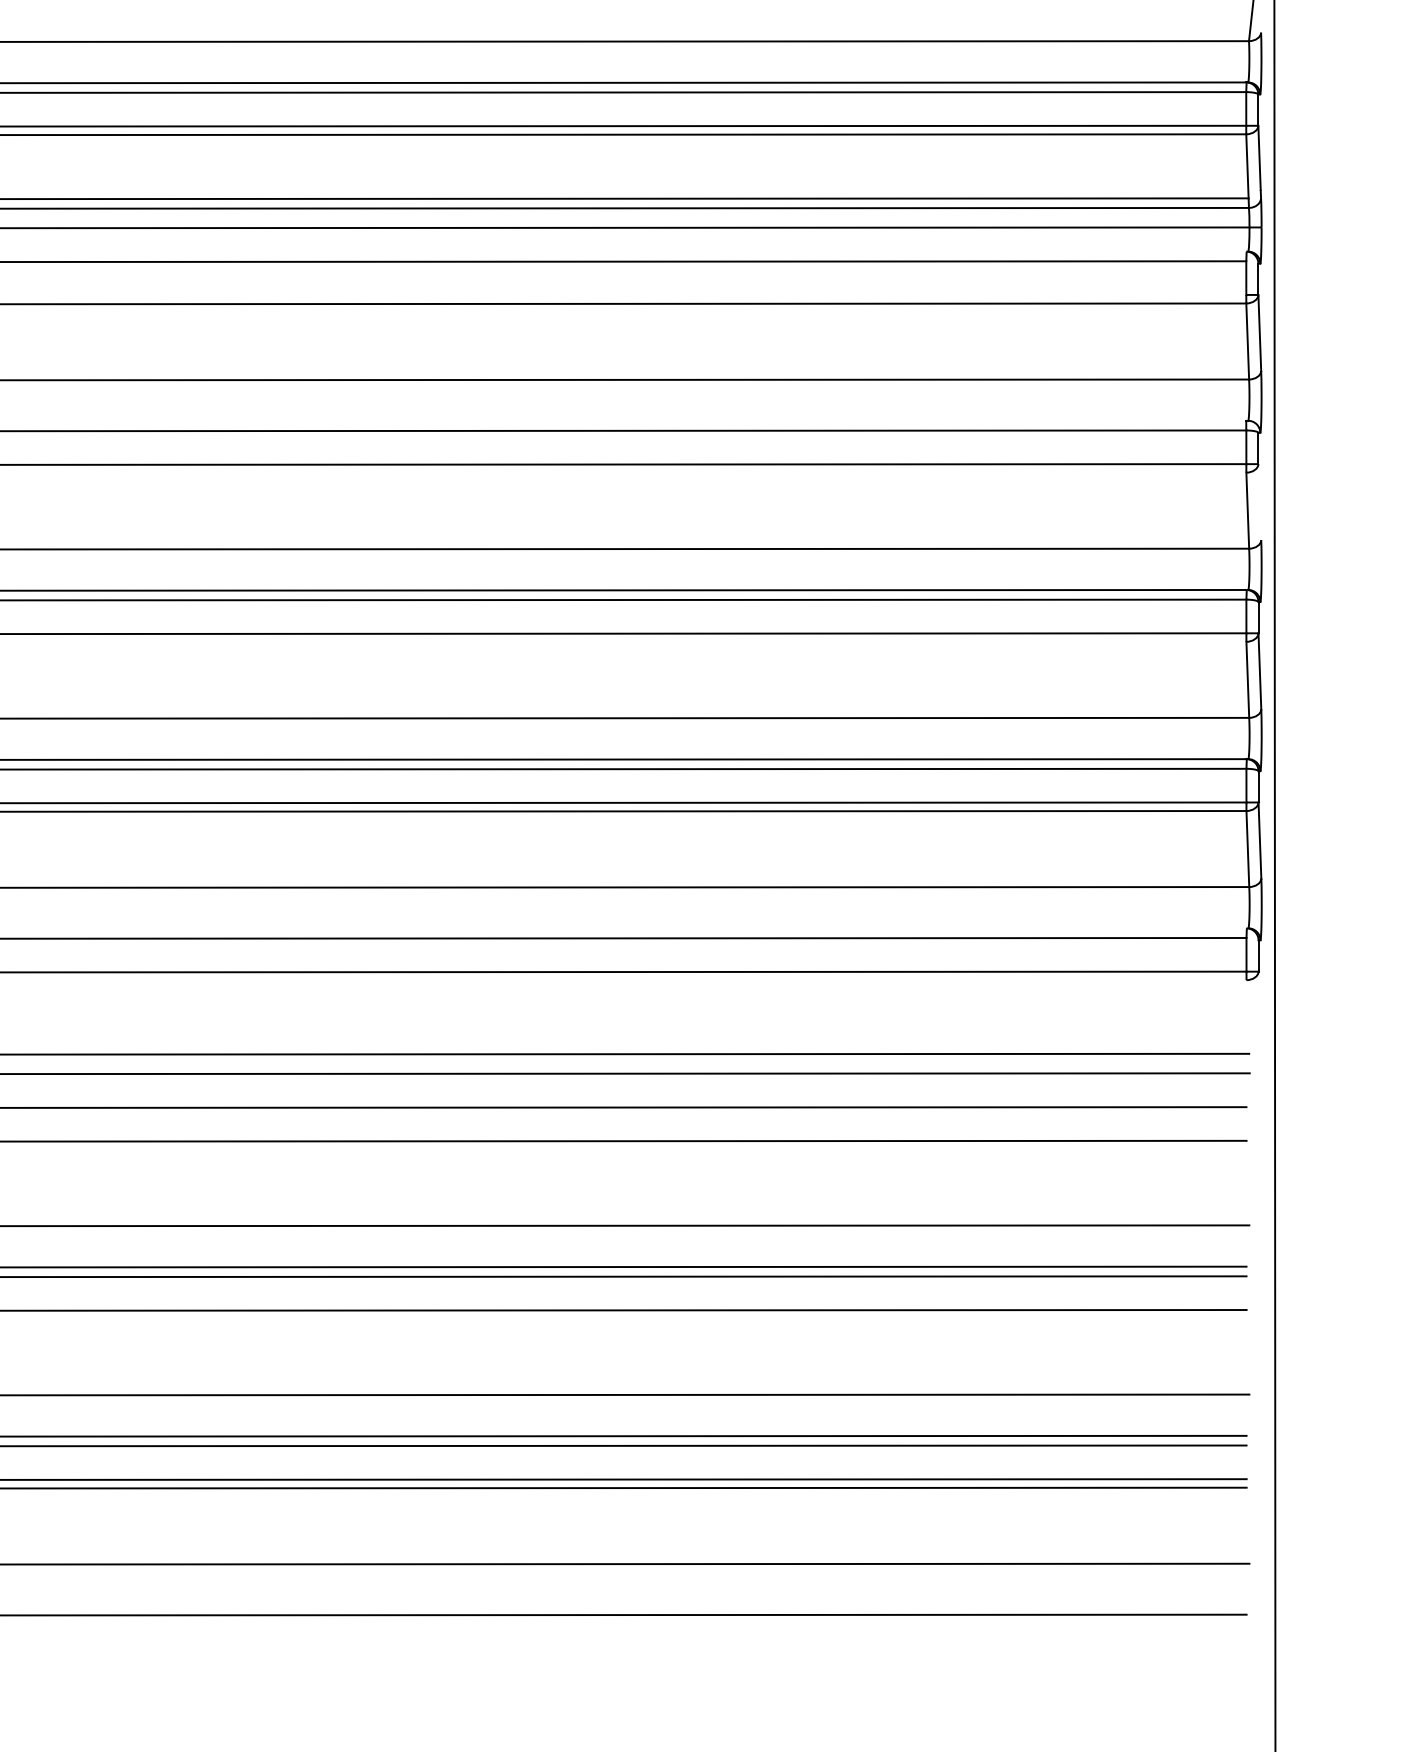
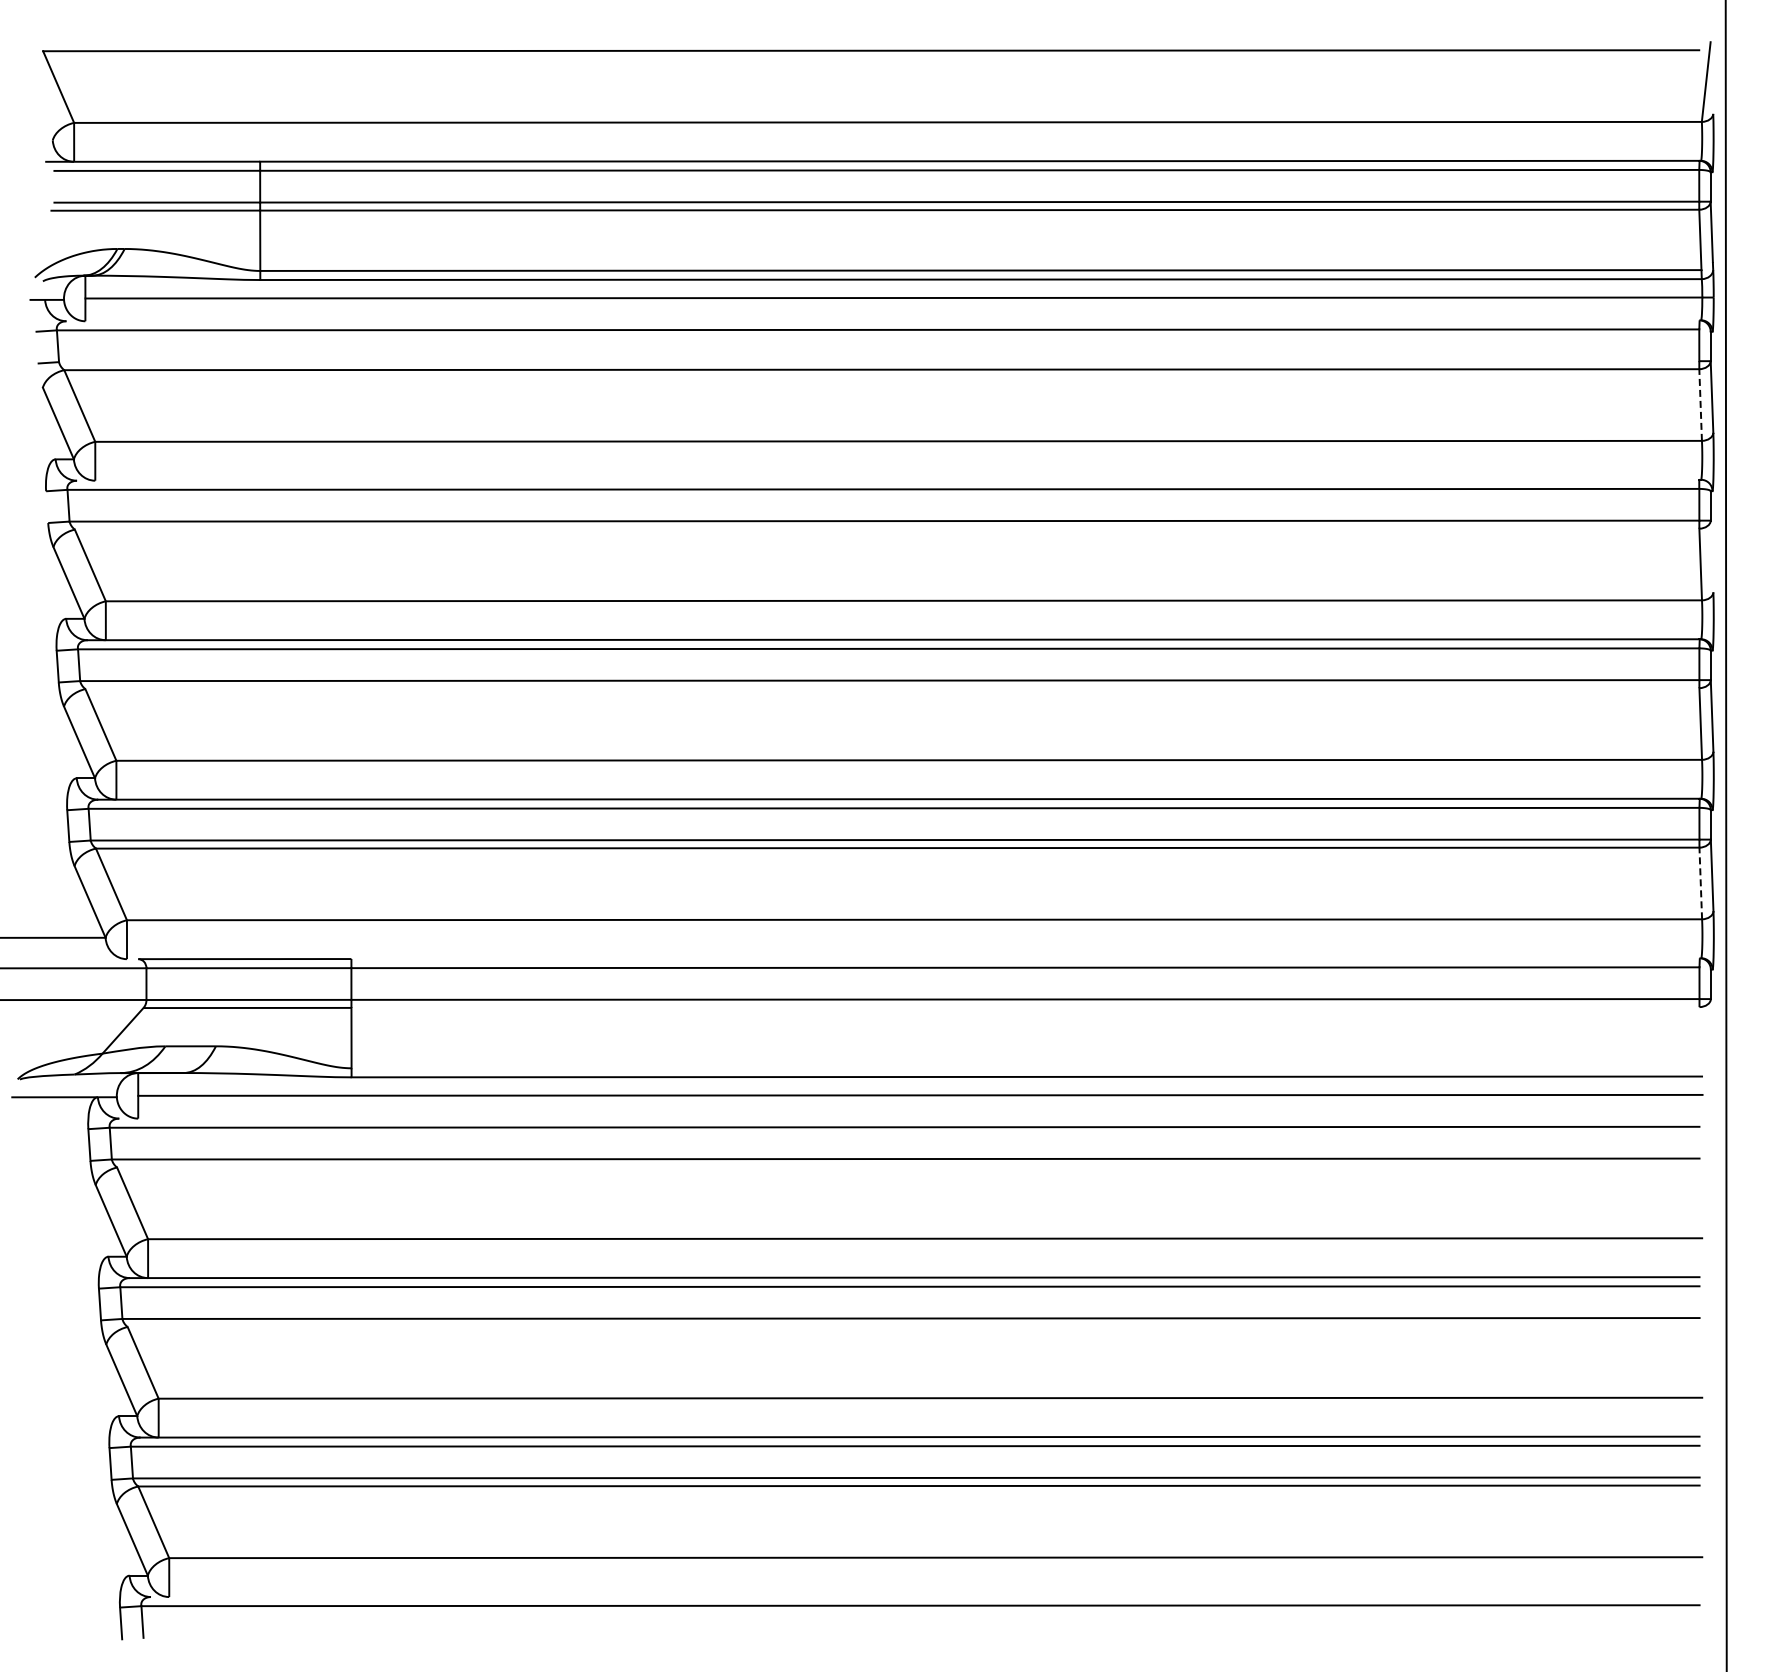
line: (1247, 341) -> (1700, 405), solid -> dashed
line: (1247, 849) -> (1700, 883), solid -> dashed

